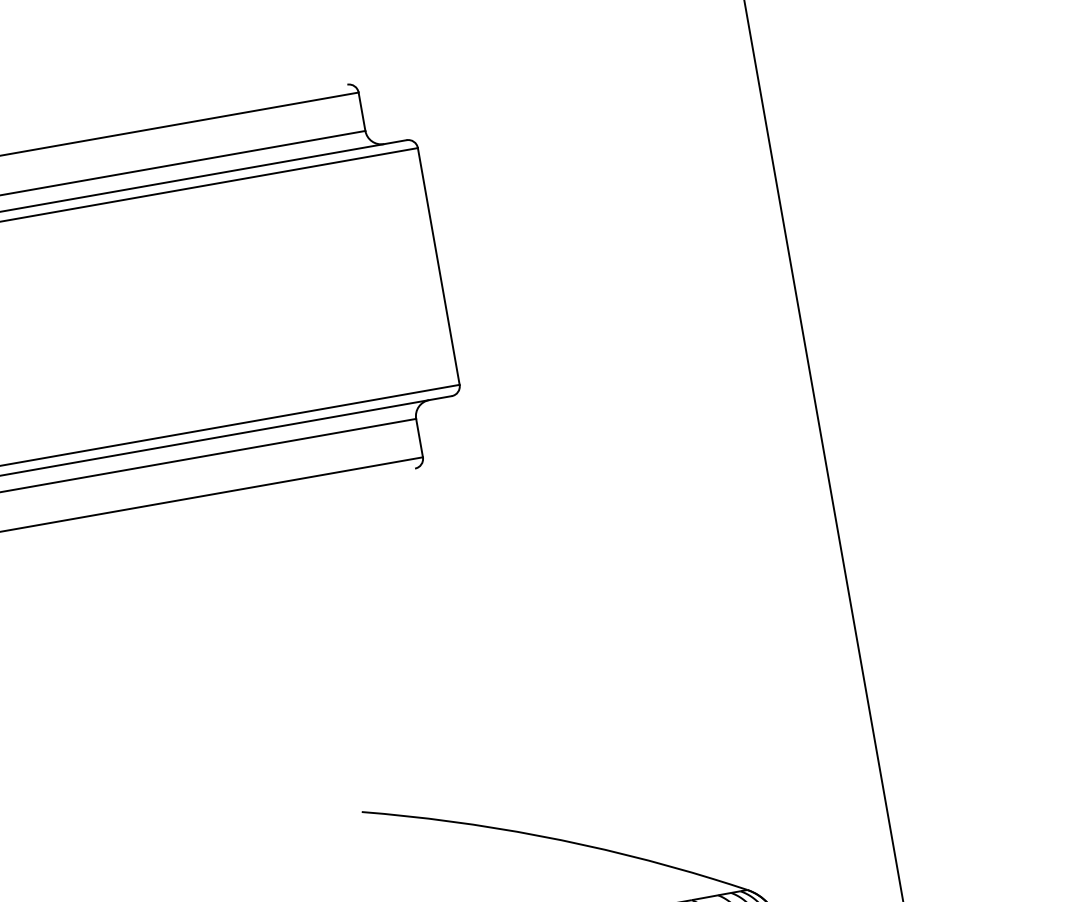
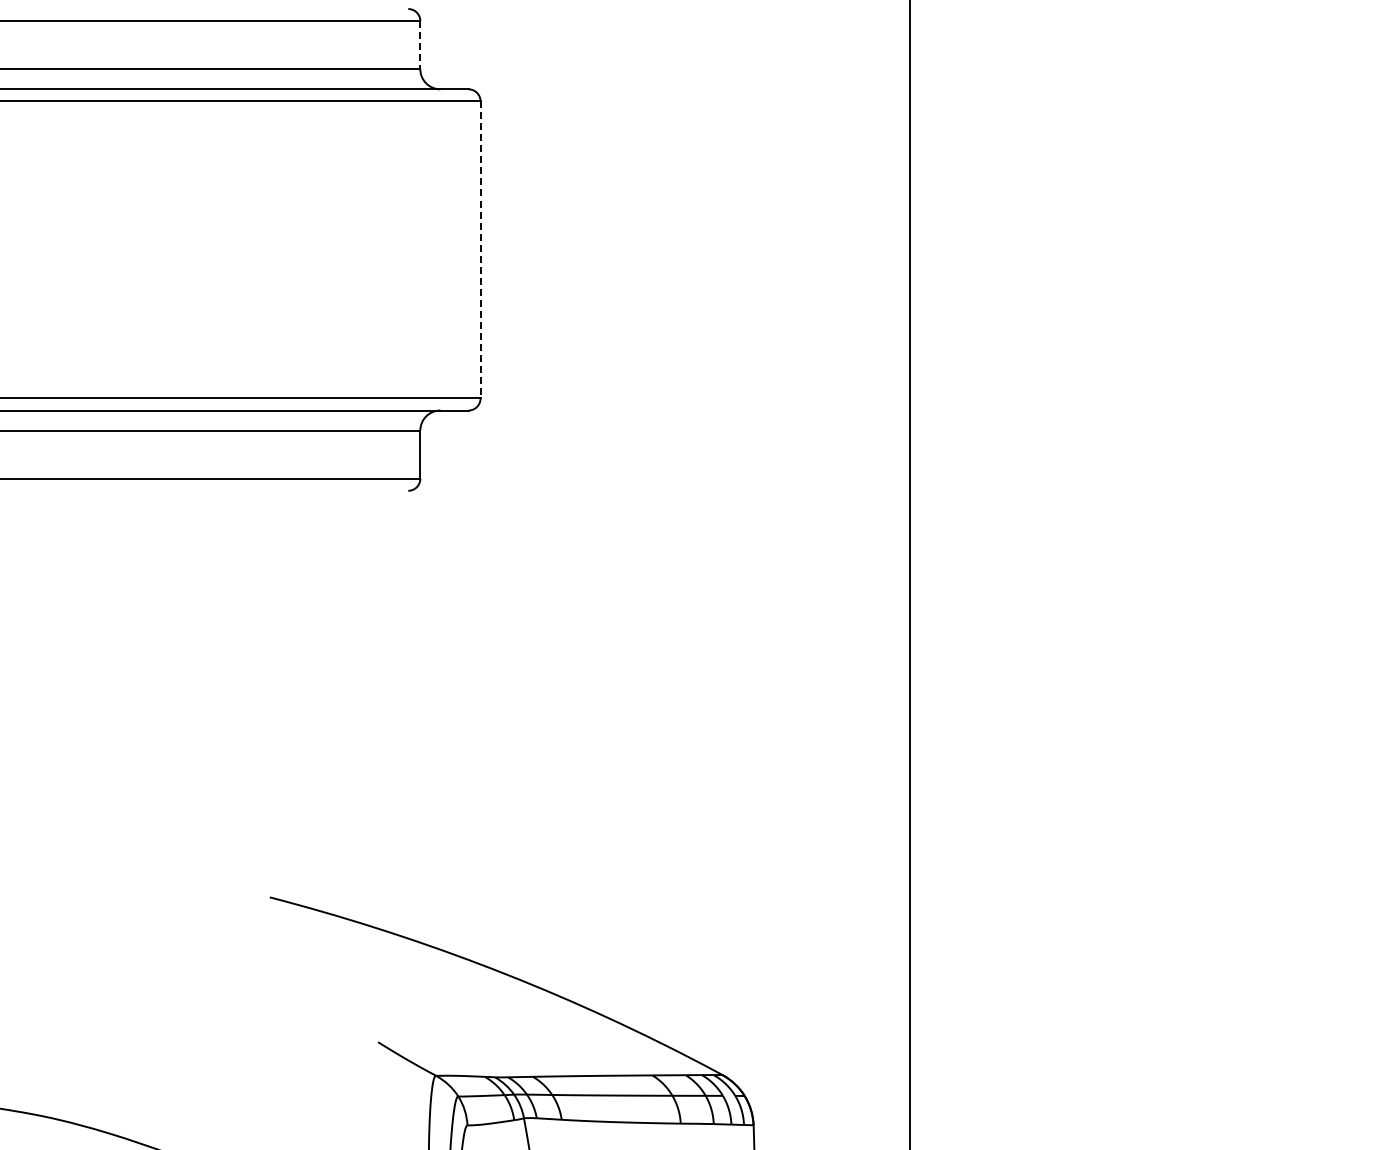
line: (362, 112) -> (420, 45), solid -> dashed
line: (438, 266) -> (480, 249), solid -> dashed

